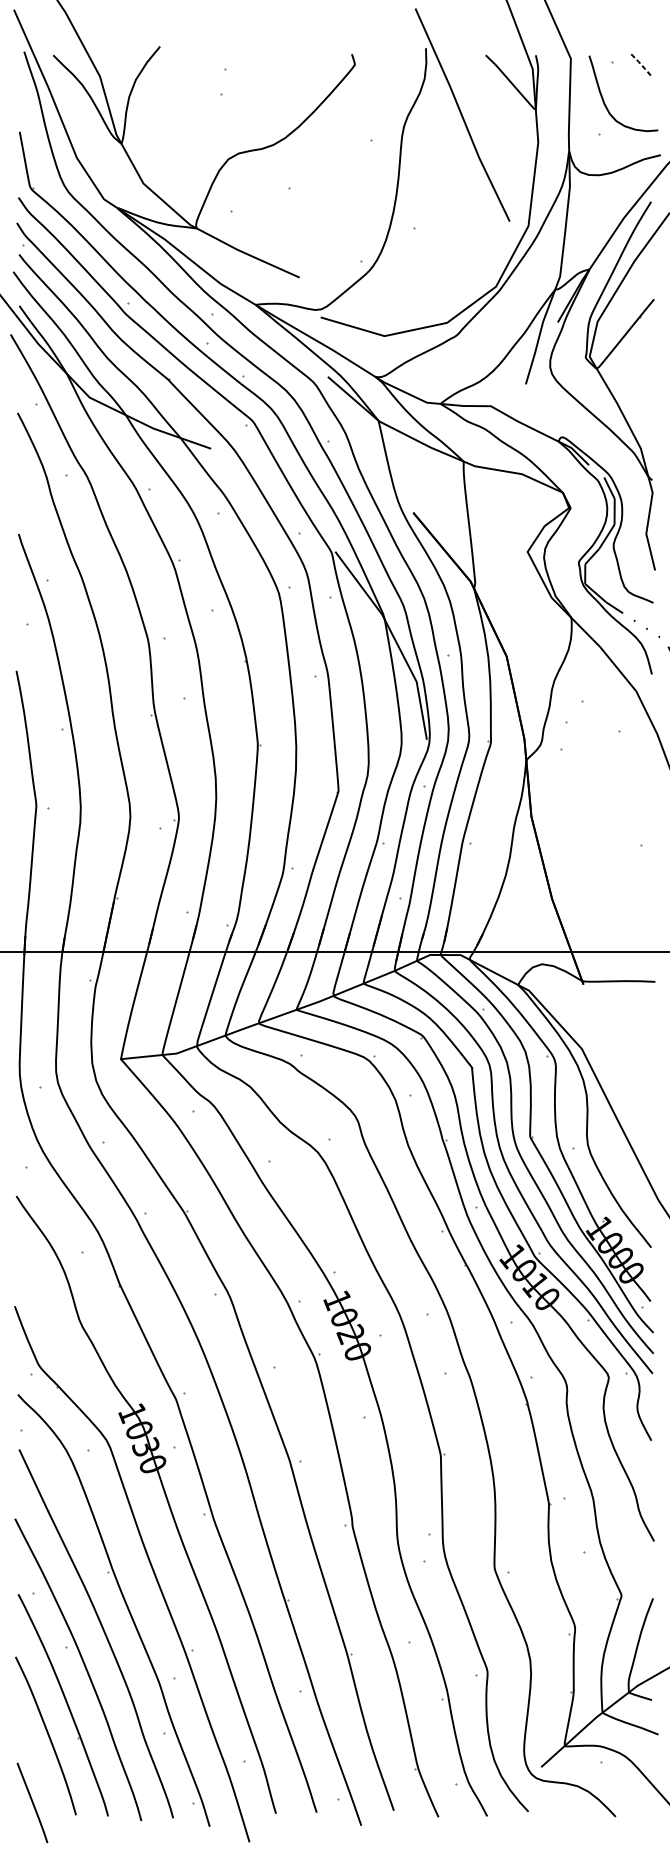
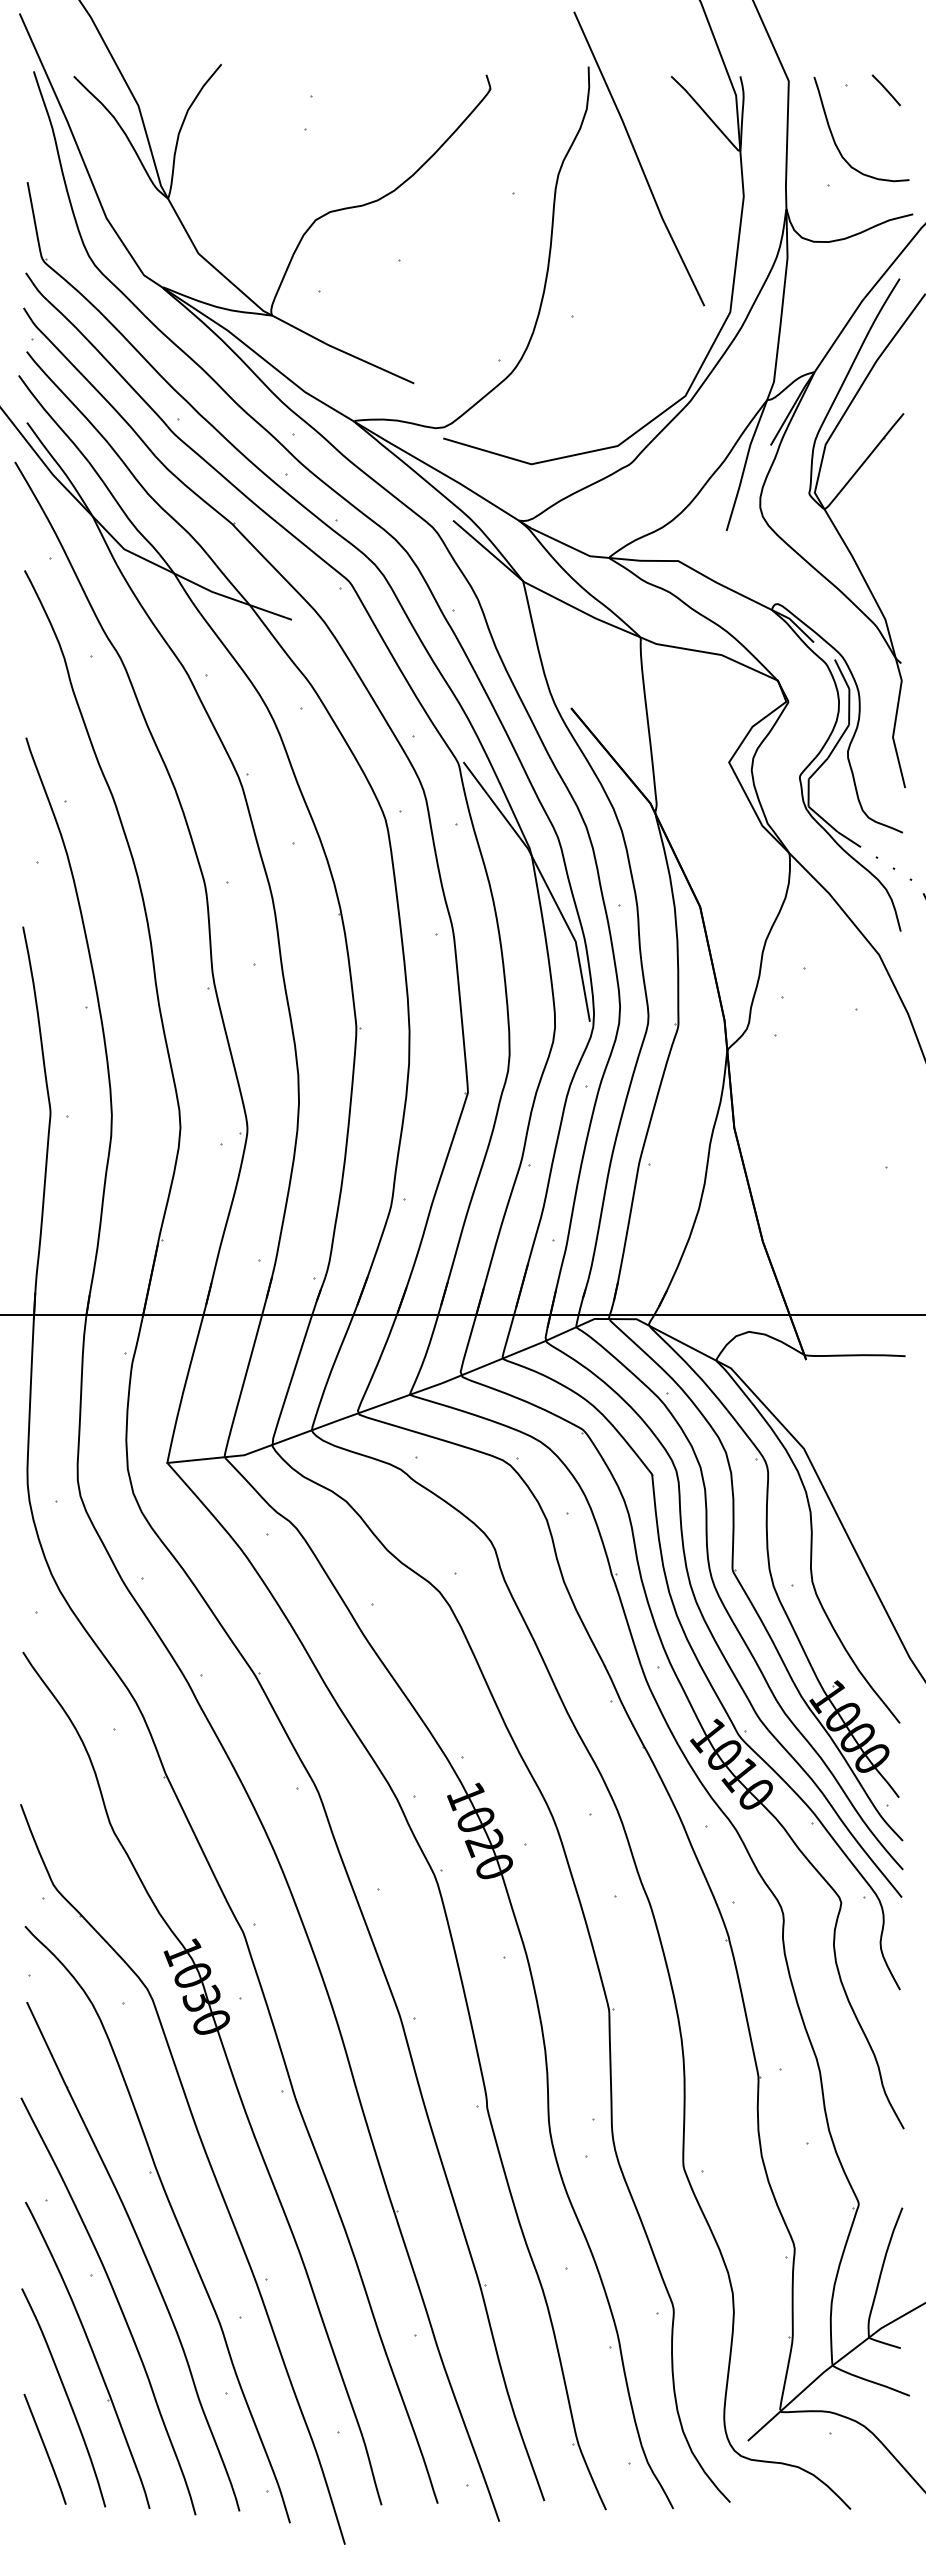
line: (641, 65) -> (886, 90), dashed -> solid
line: (32, 1803) -> (44, 2449), moved

